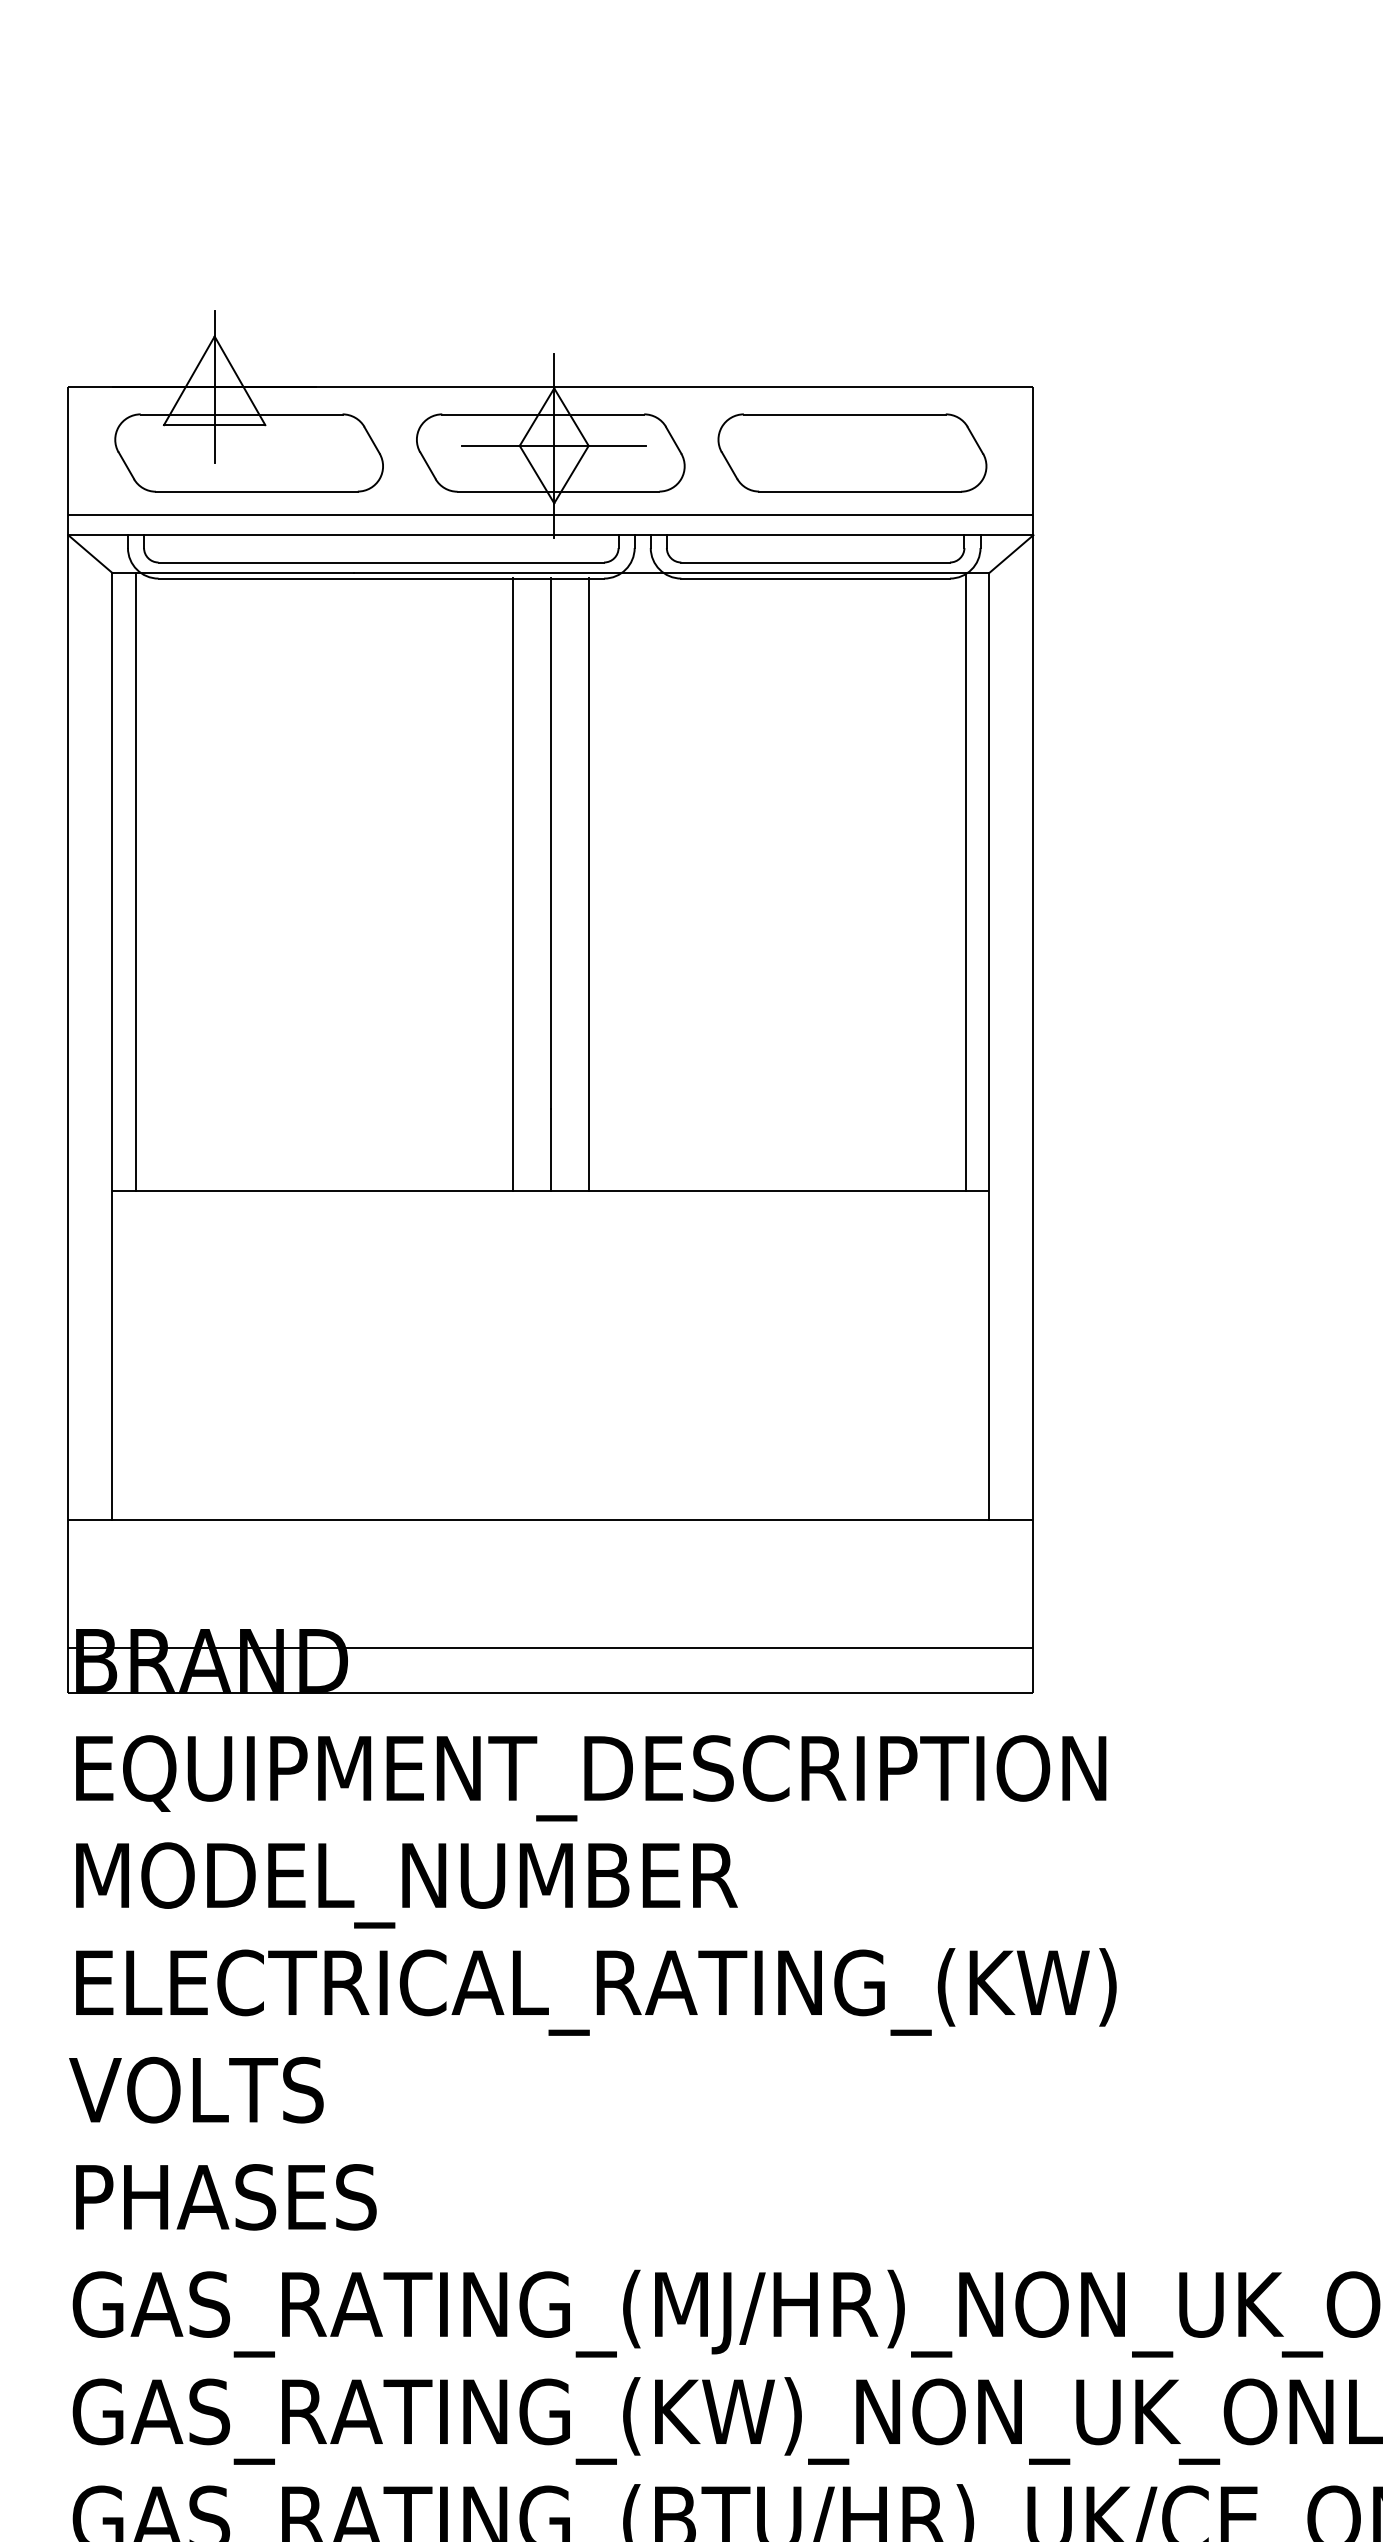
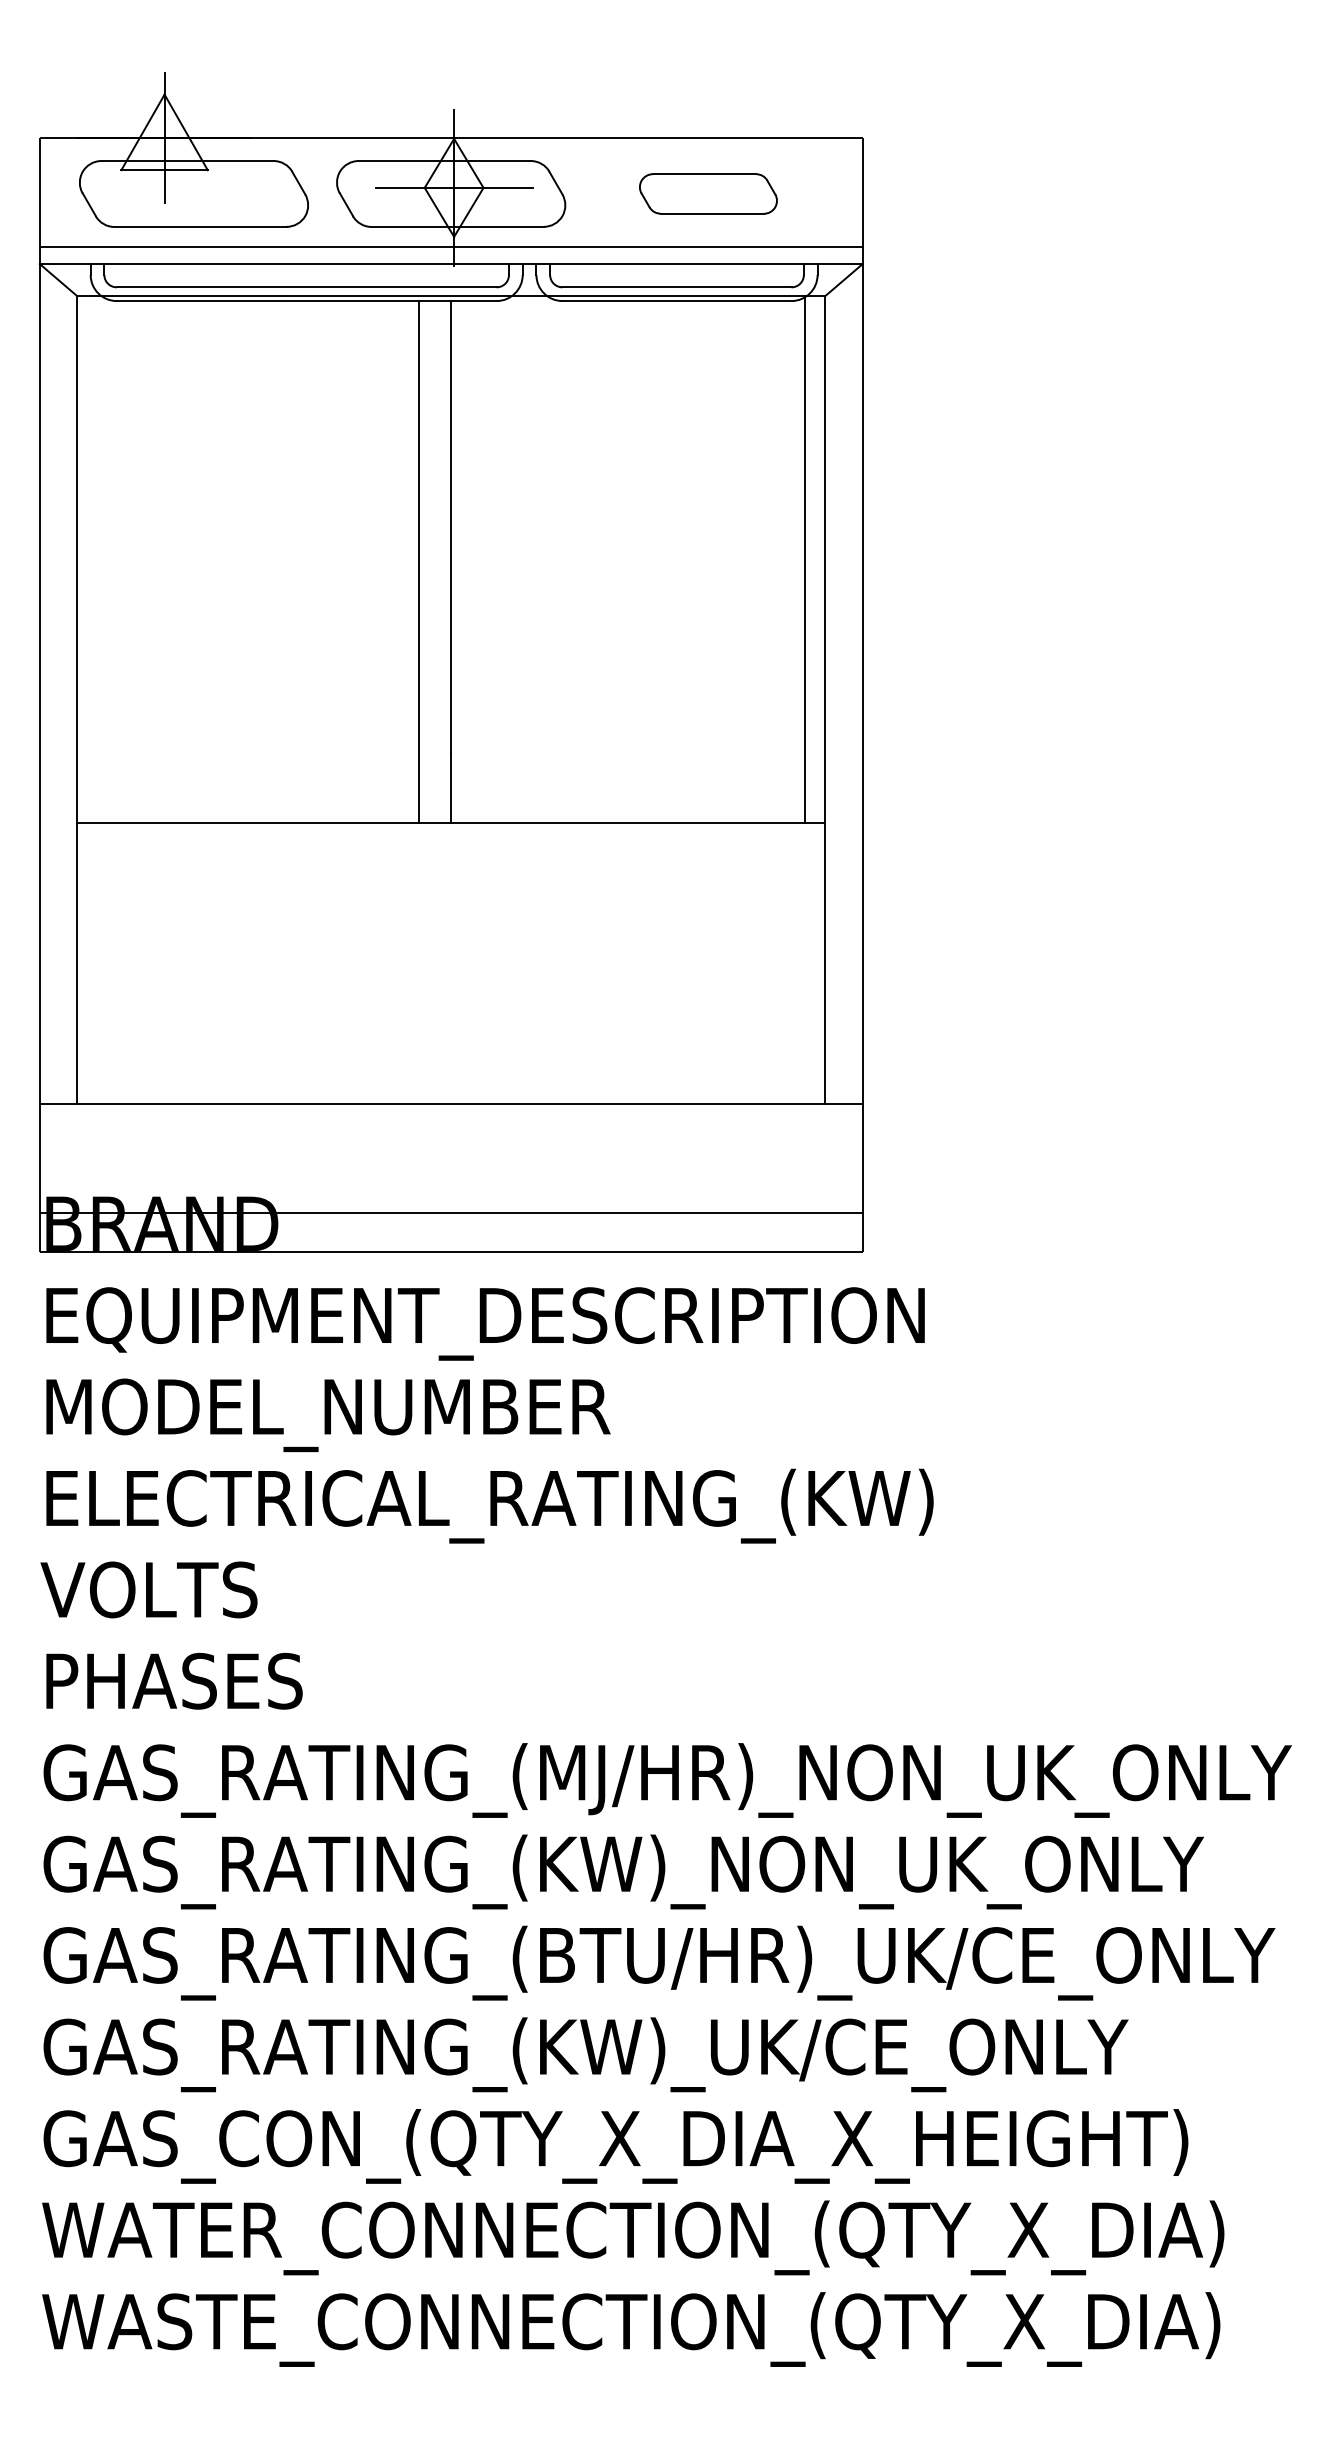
part: (852, 452) -> (708, 193), size x0.6
line: (135, 881) -> (97, 559), removed
line: (588, 884) -> (483, 561), removed

